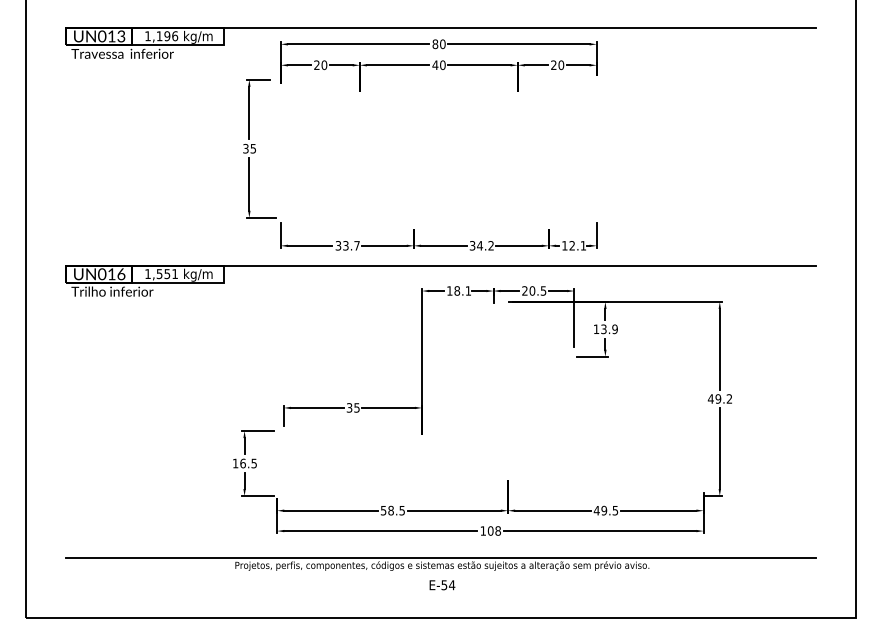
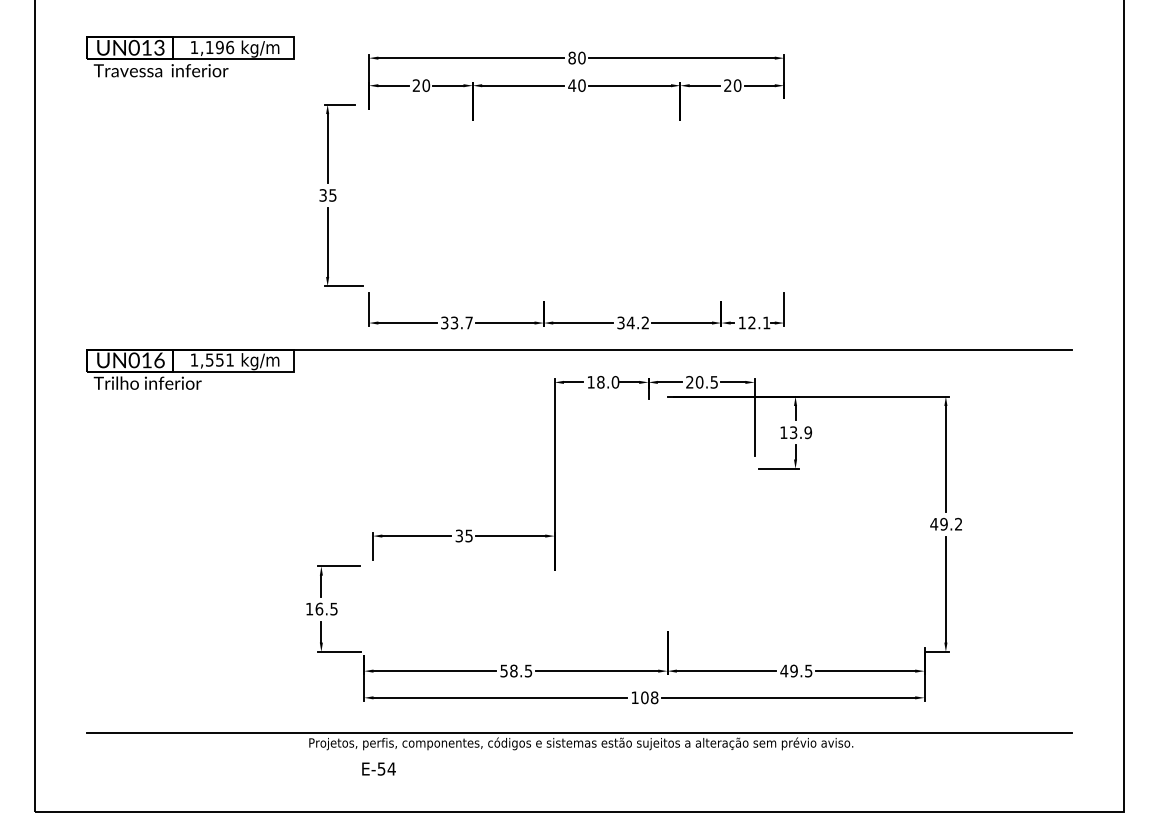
line: (440, 28) -> (578, 37), removed
text: (468, 290) -> (615, 381), 18.1 -> 18.0
text: (442, 585) -> (379, 769), moved

